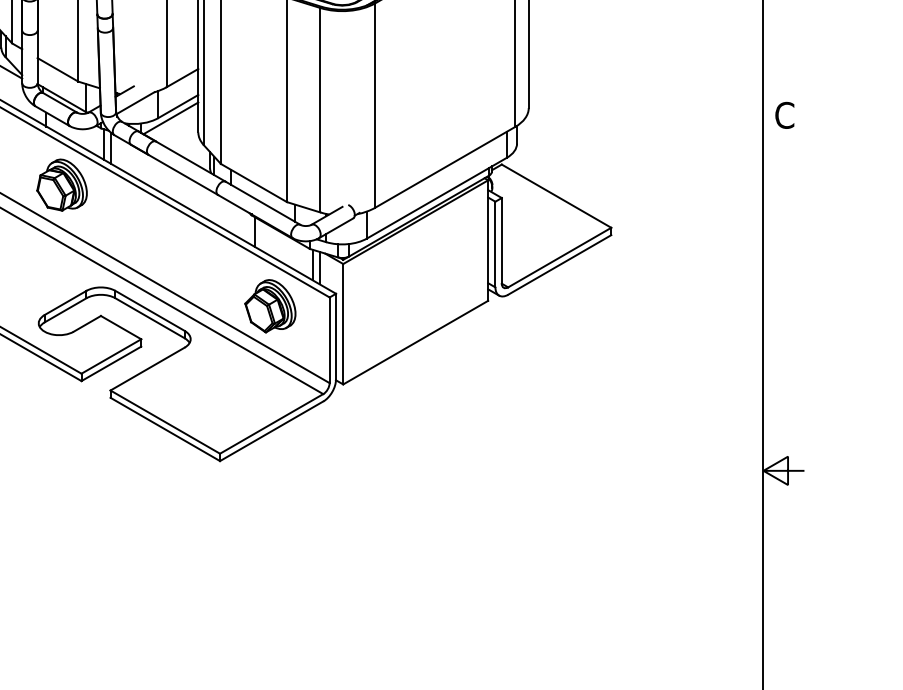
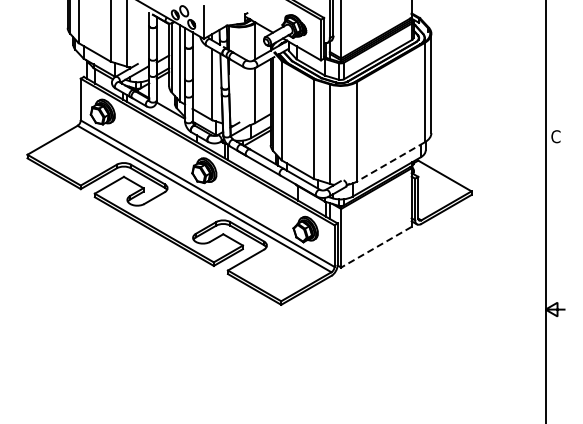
line: (444, 168) -> (390, 162), solid -> dashed
line: (415, 343) -> (376, 247), solid -> dashed

